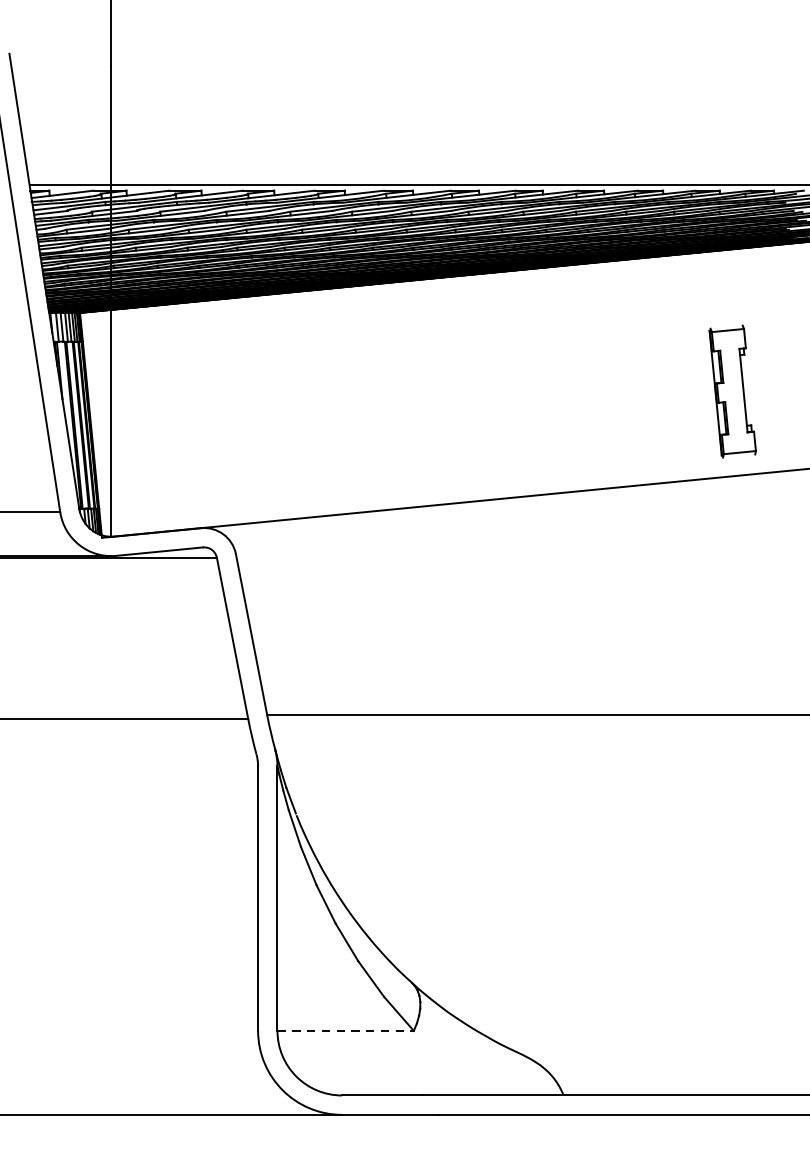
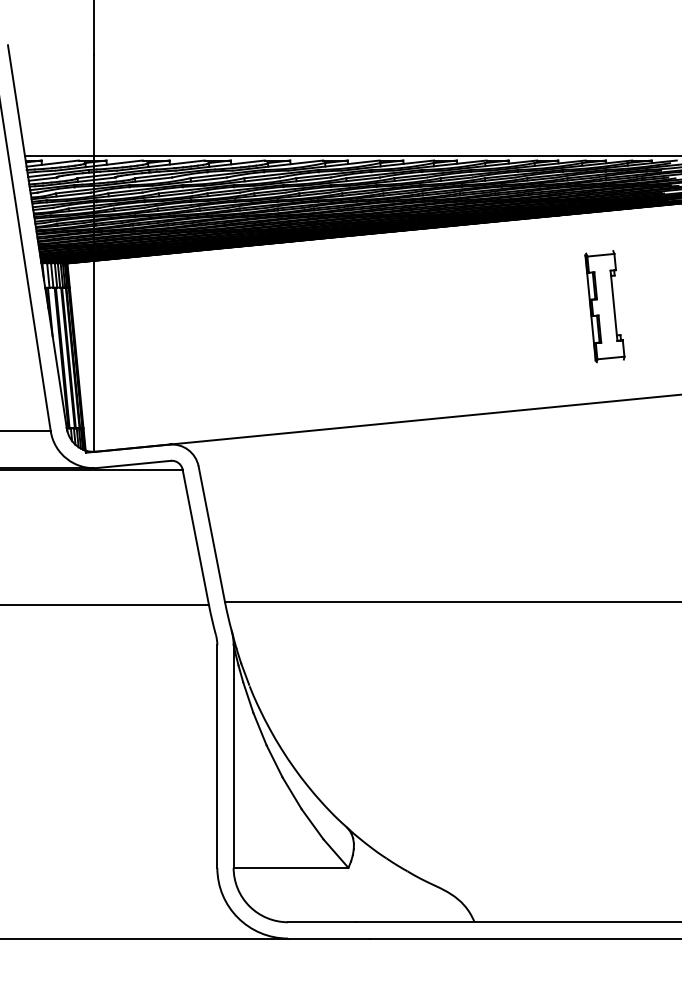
part: (732, 391) -> (604, 306), moved
line: (346, 1030) -> (291, 867), dashed -> solid

